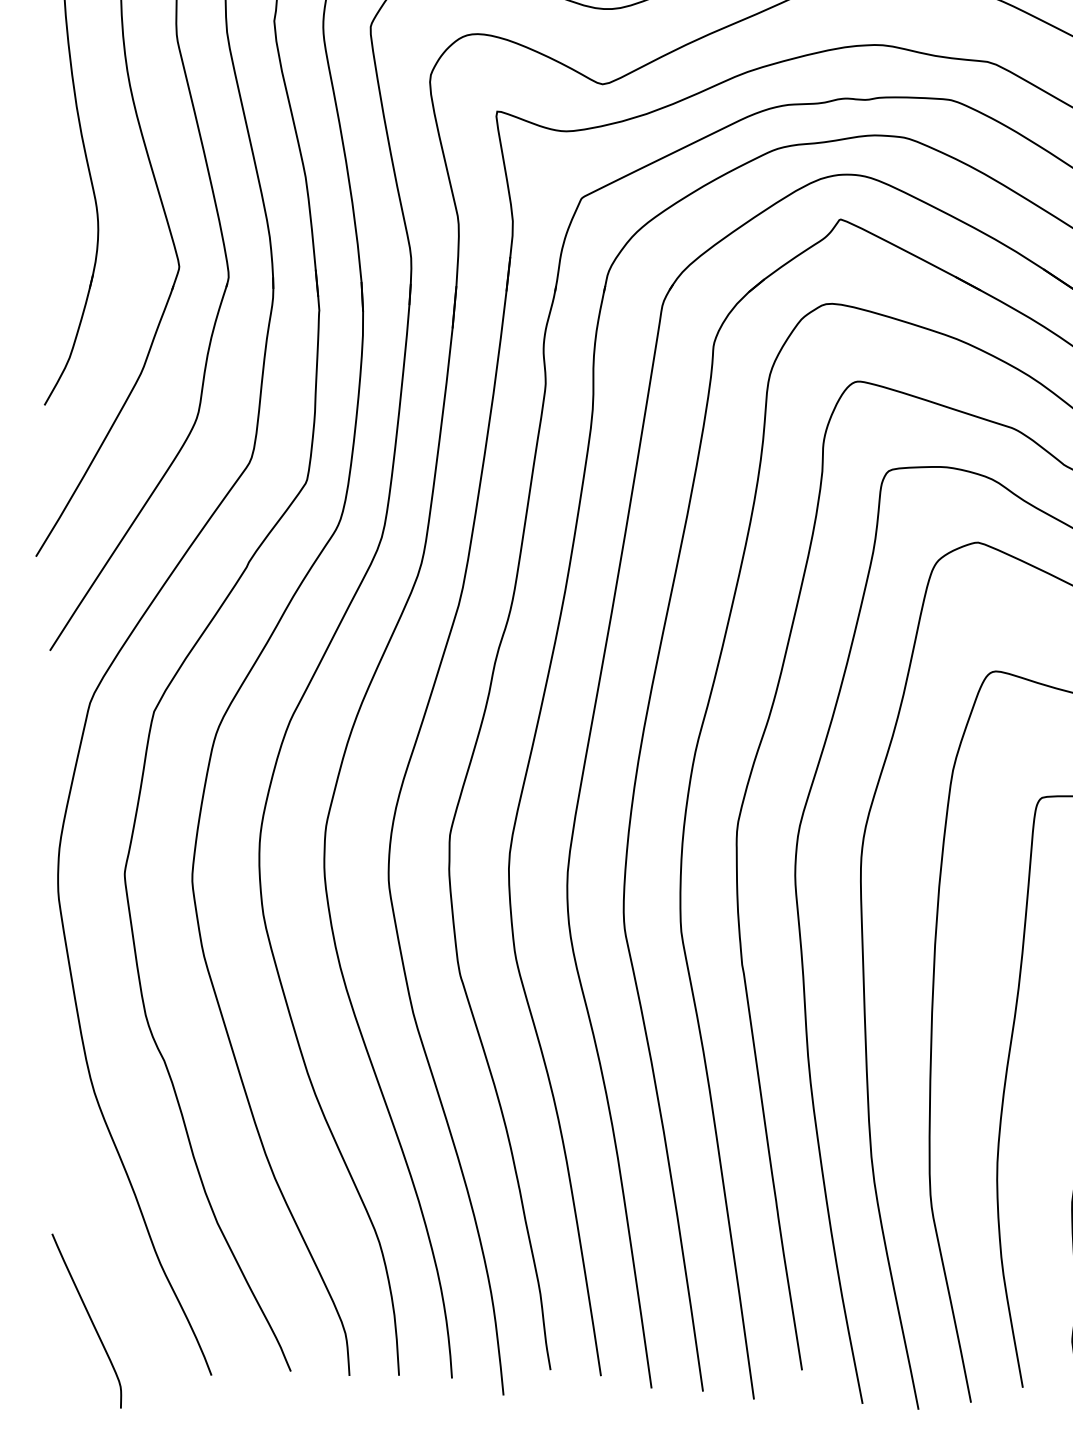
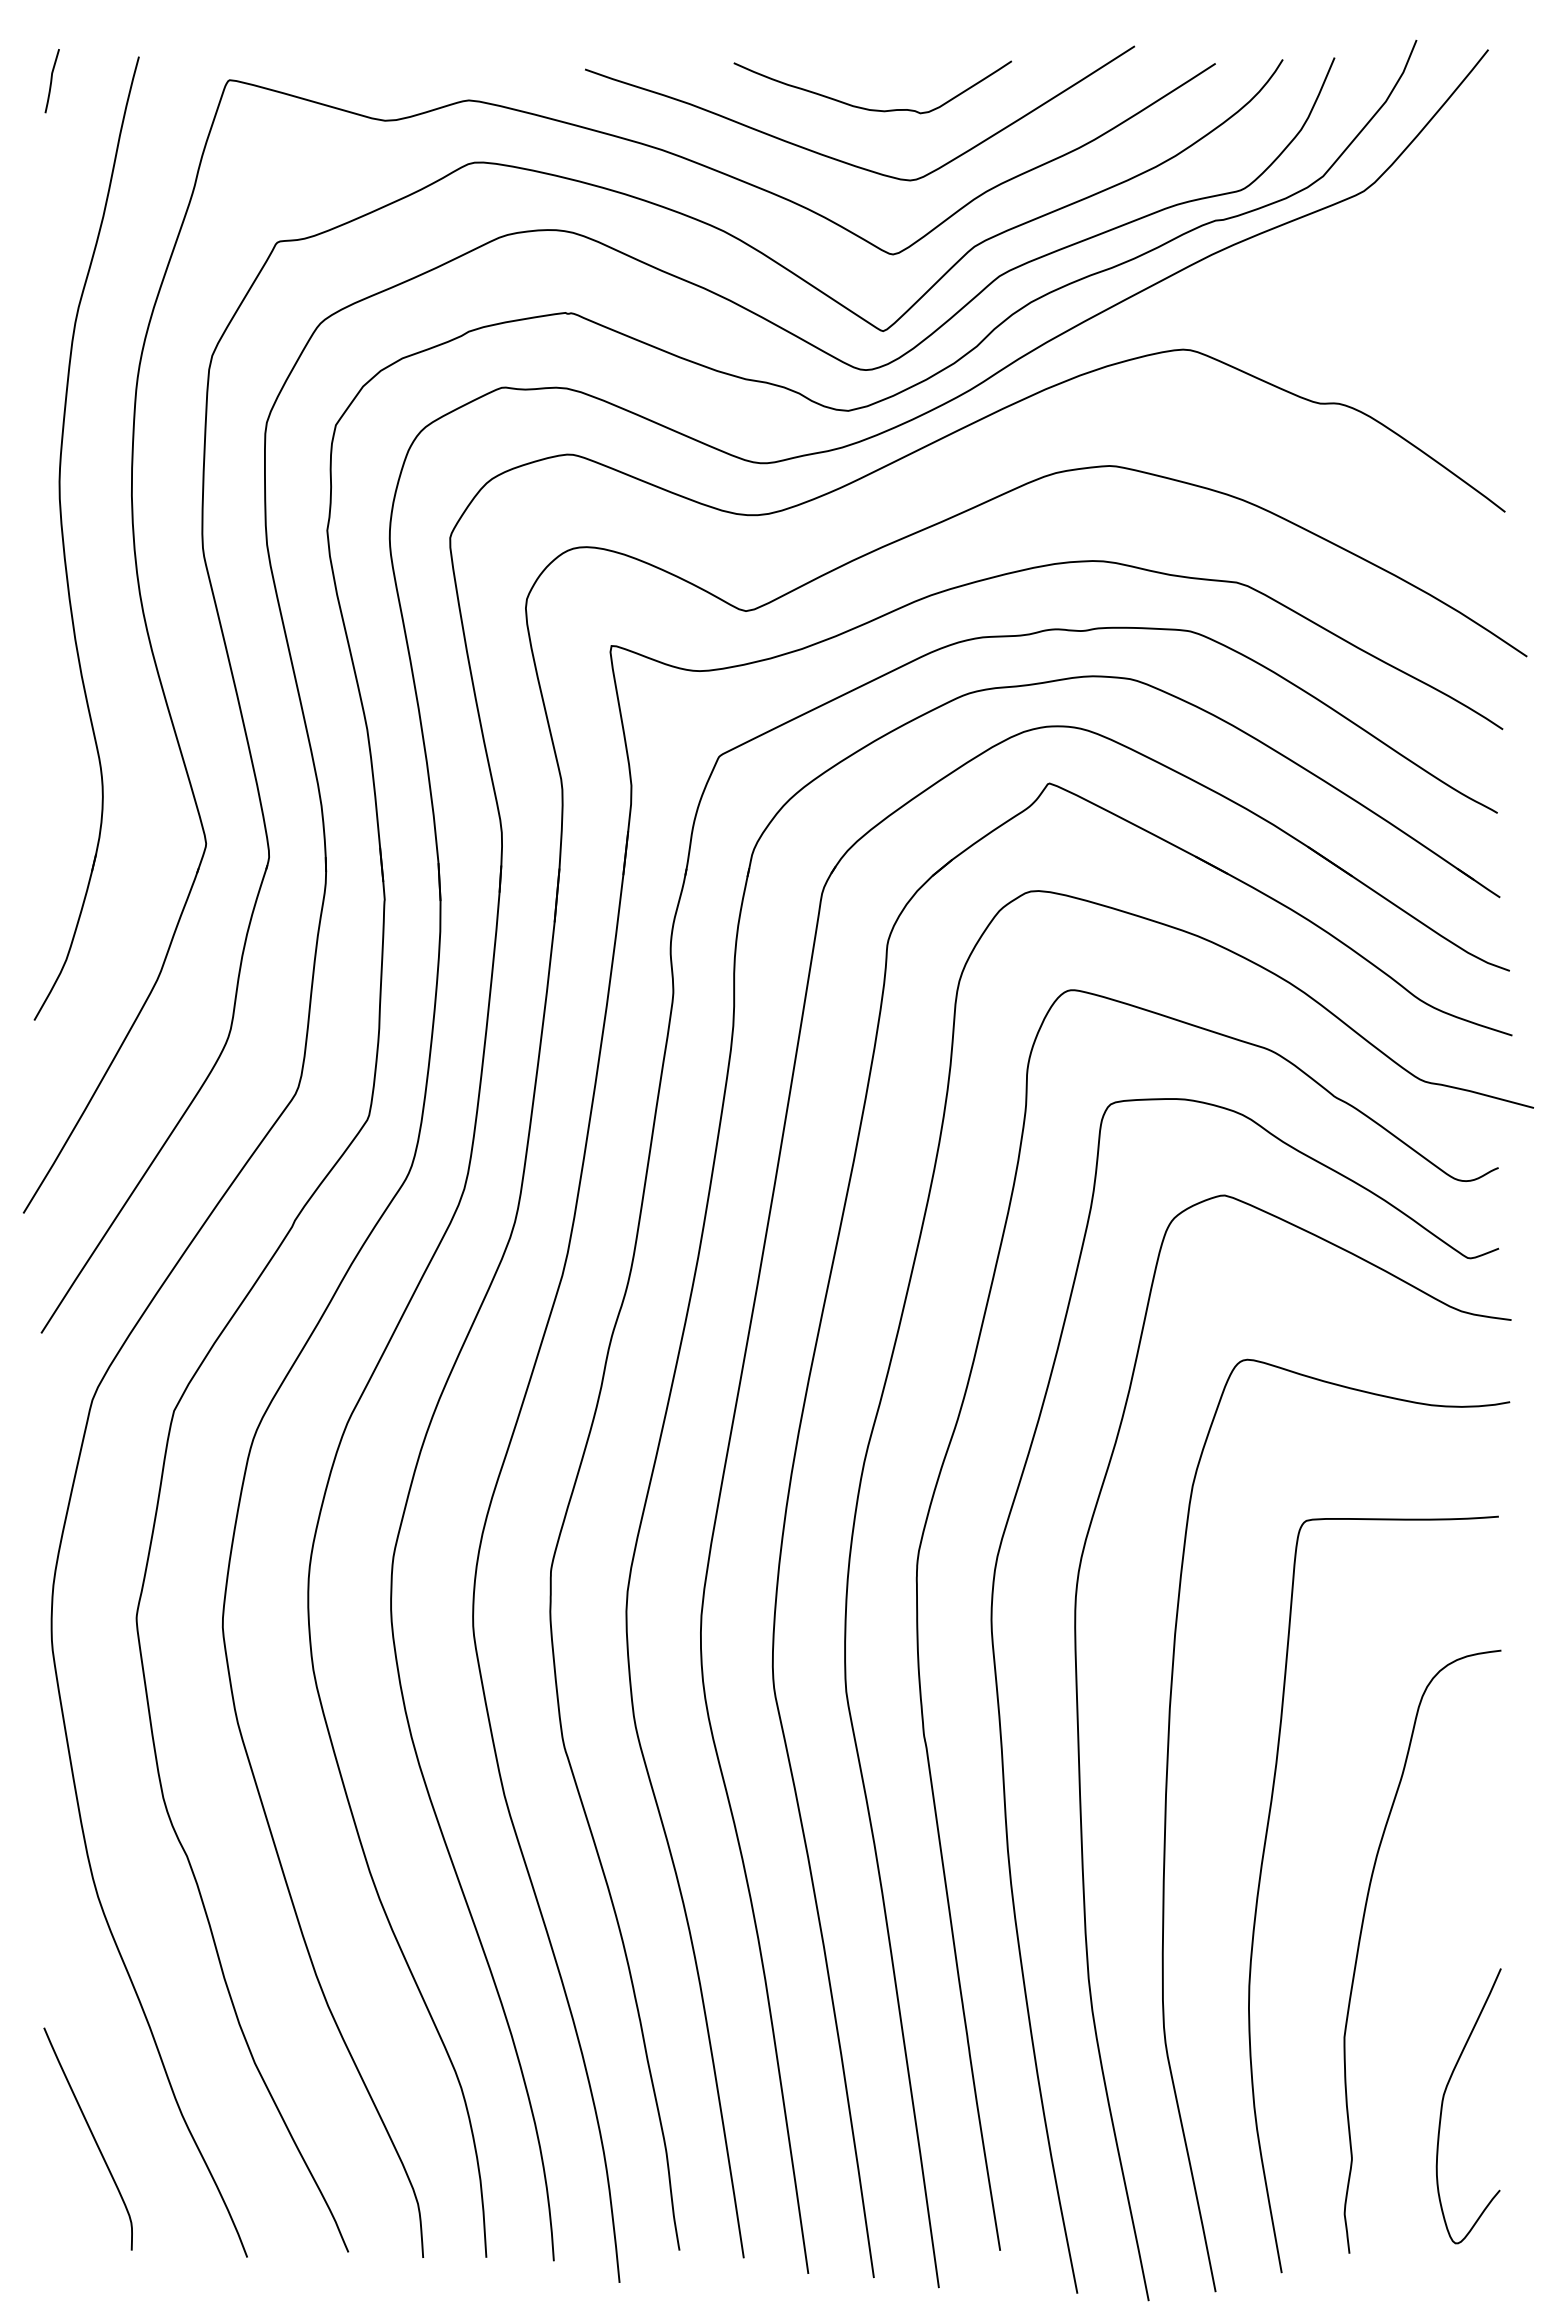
curve: (89, 1318) -> (91, 2135), moved

